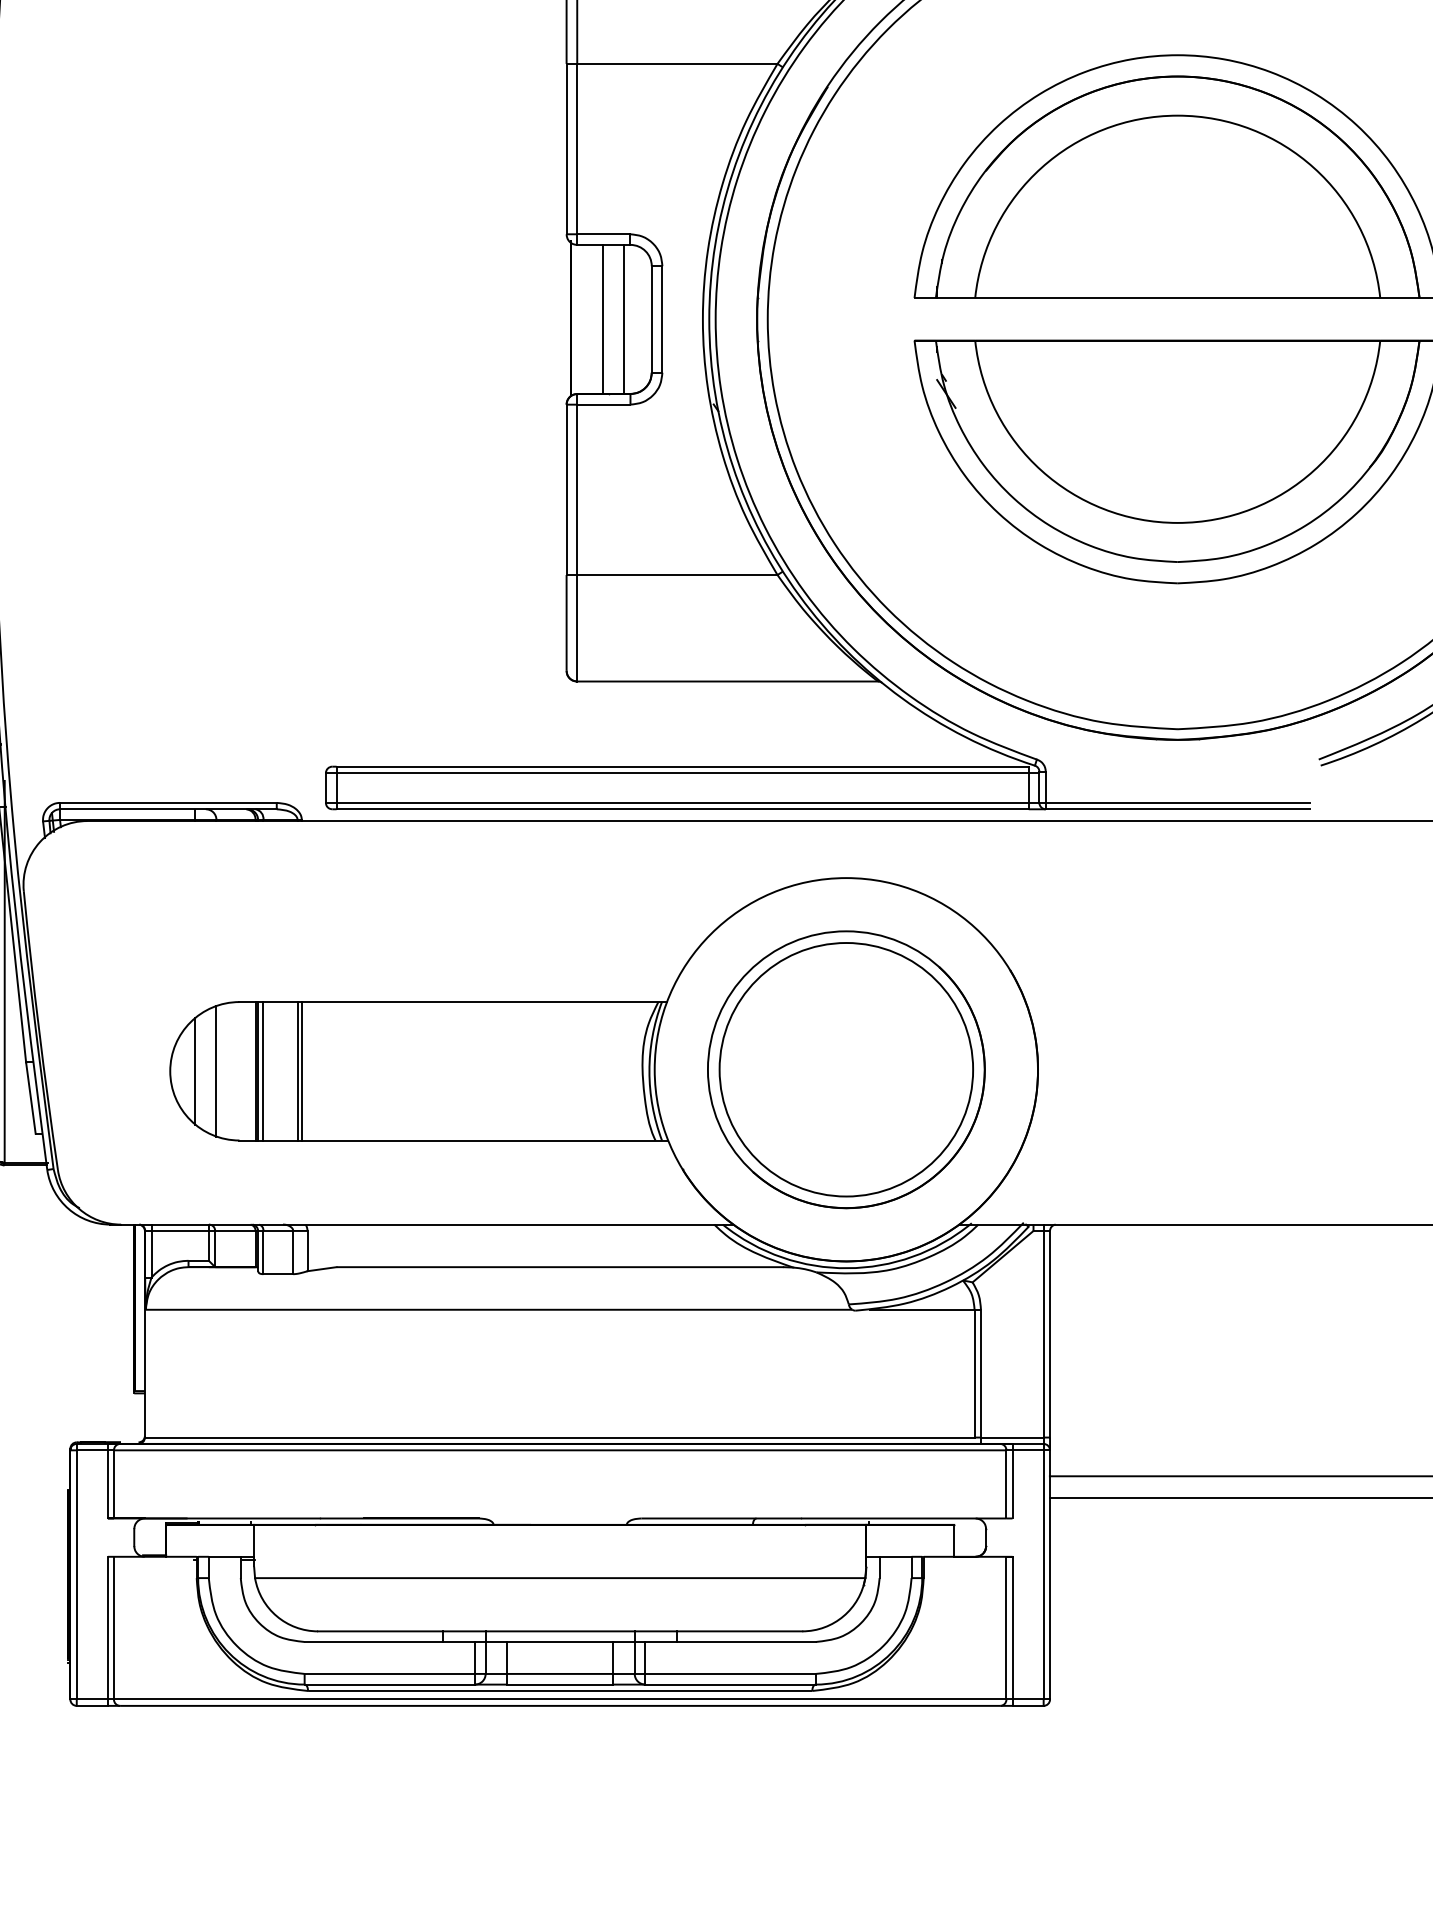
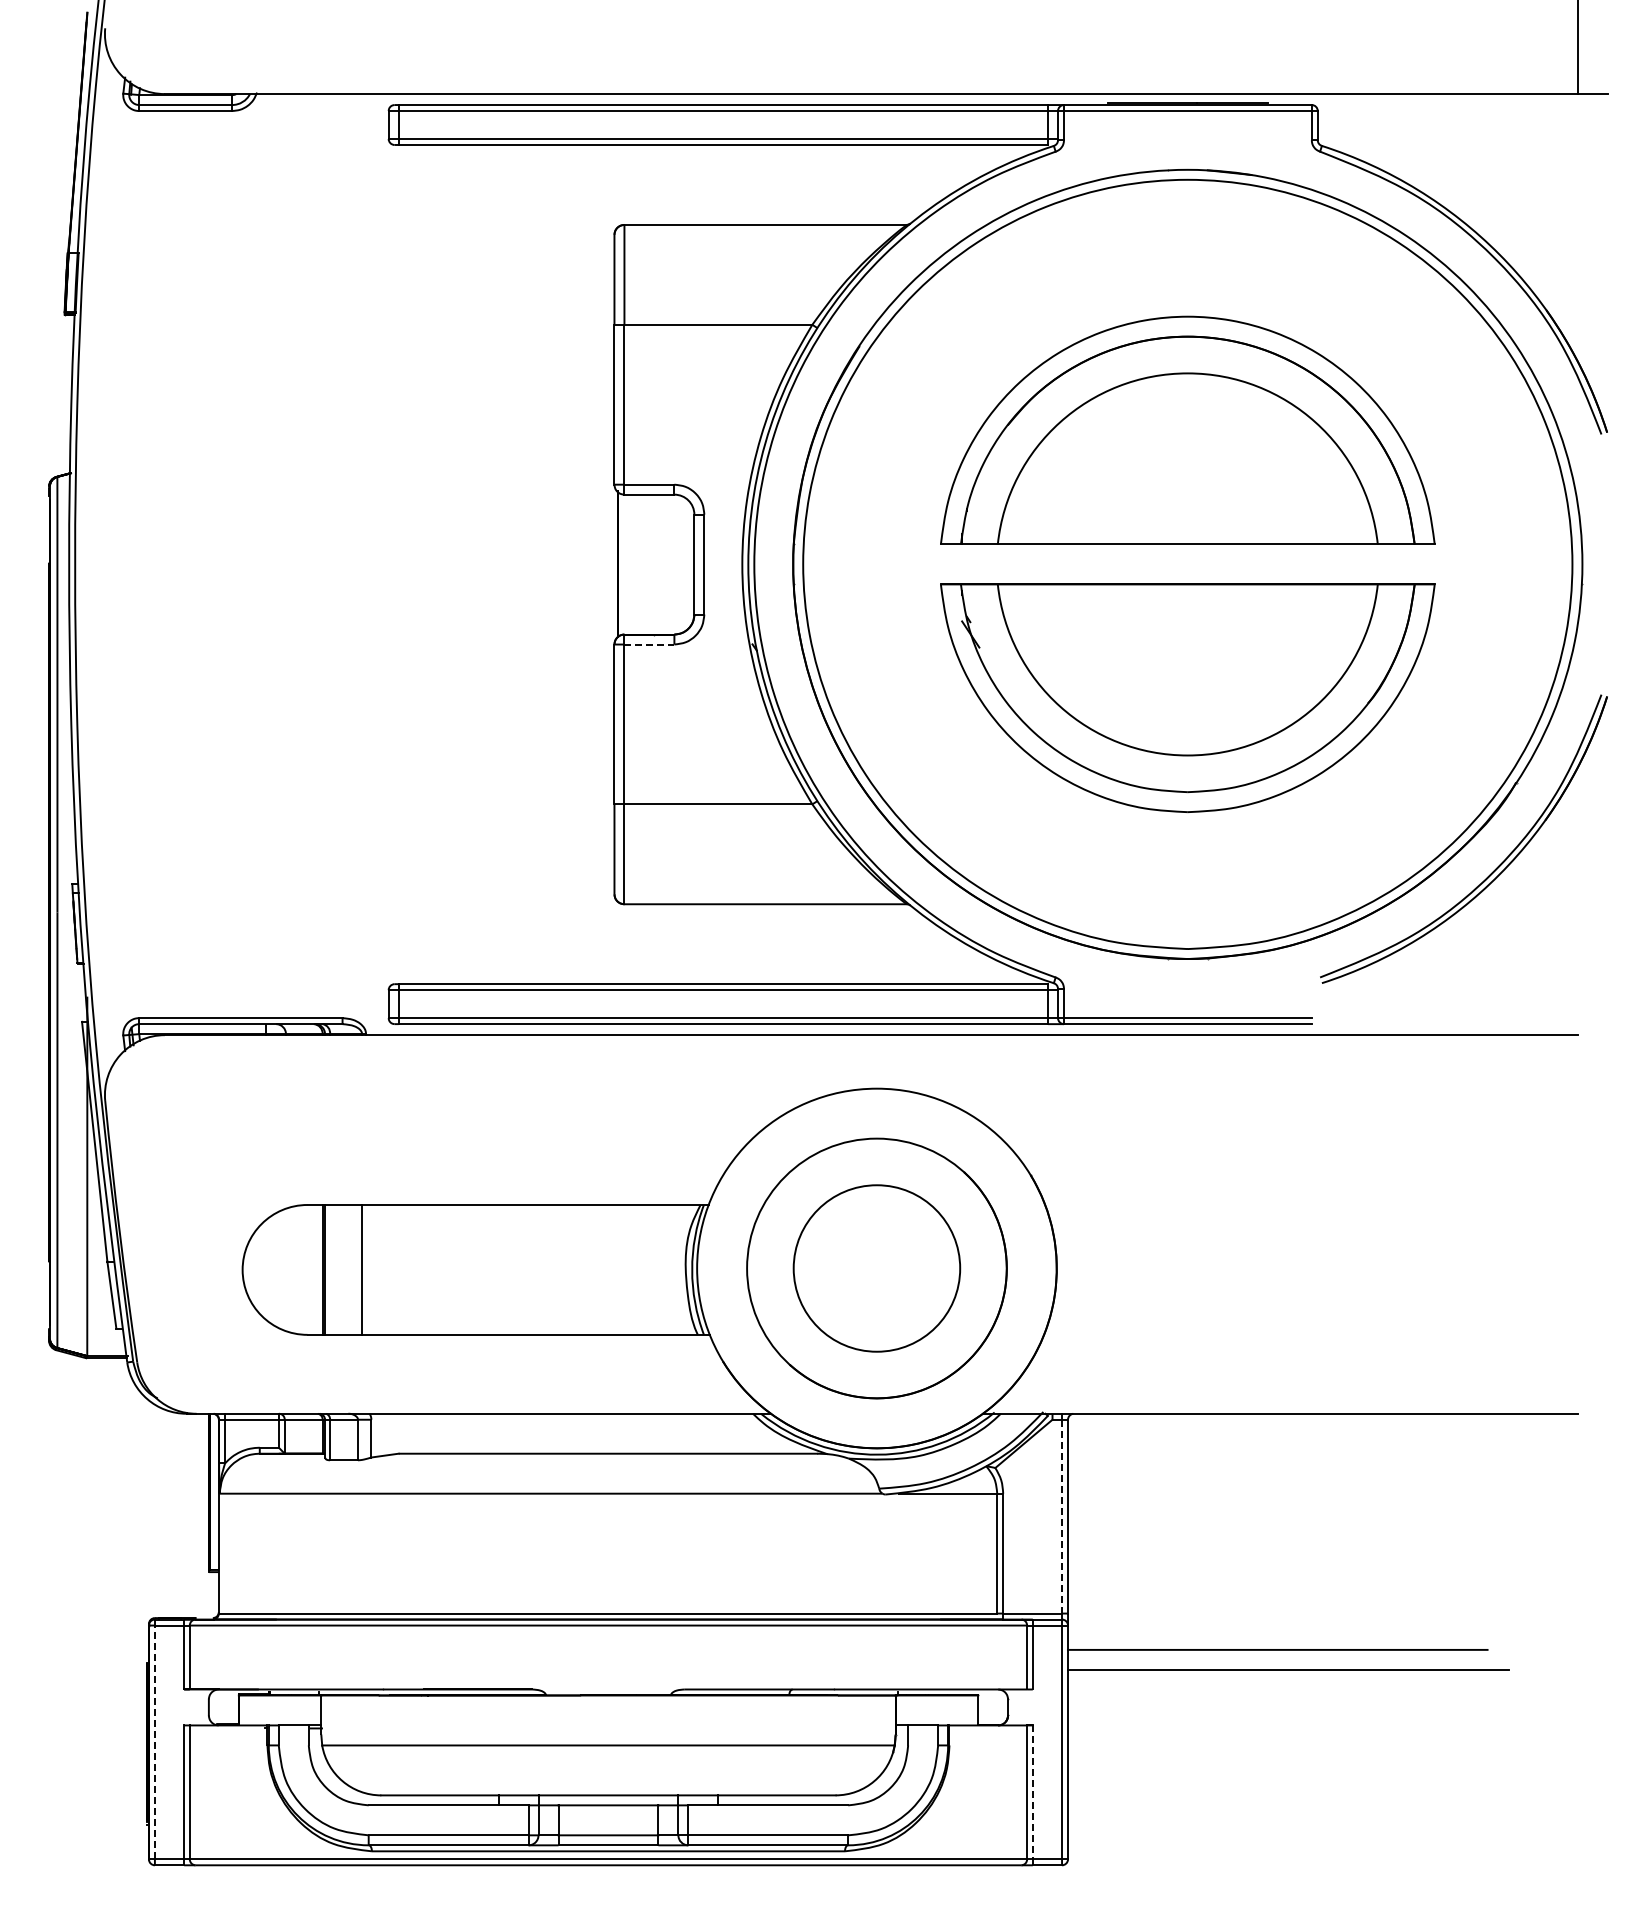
line: (602, 319) -> (648, 564), removed
line: (624, 319) -> (668, 564), removed
line: (603, 404) -> (649, 644), solid -> dashed
circle: (845, 1069) -> (876, 1268), size x0.7
line: (195, 1070) -> (266, 1269), removed
line: (215, 1070) -> (285, 1269), removed
line: (263, 1070) -> (330, 1269), removed
line: (302, 1070) -> (366, 1269), removed
line: (1044, 1334) -> (1062, 1516), solid -> dashed
line: (76, 1574) -> (154, 1742), solid -> dashed
line: (1012, 1628) -> (1032, 1792), solid -> dashed

